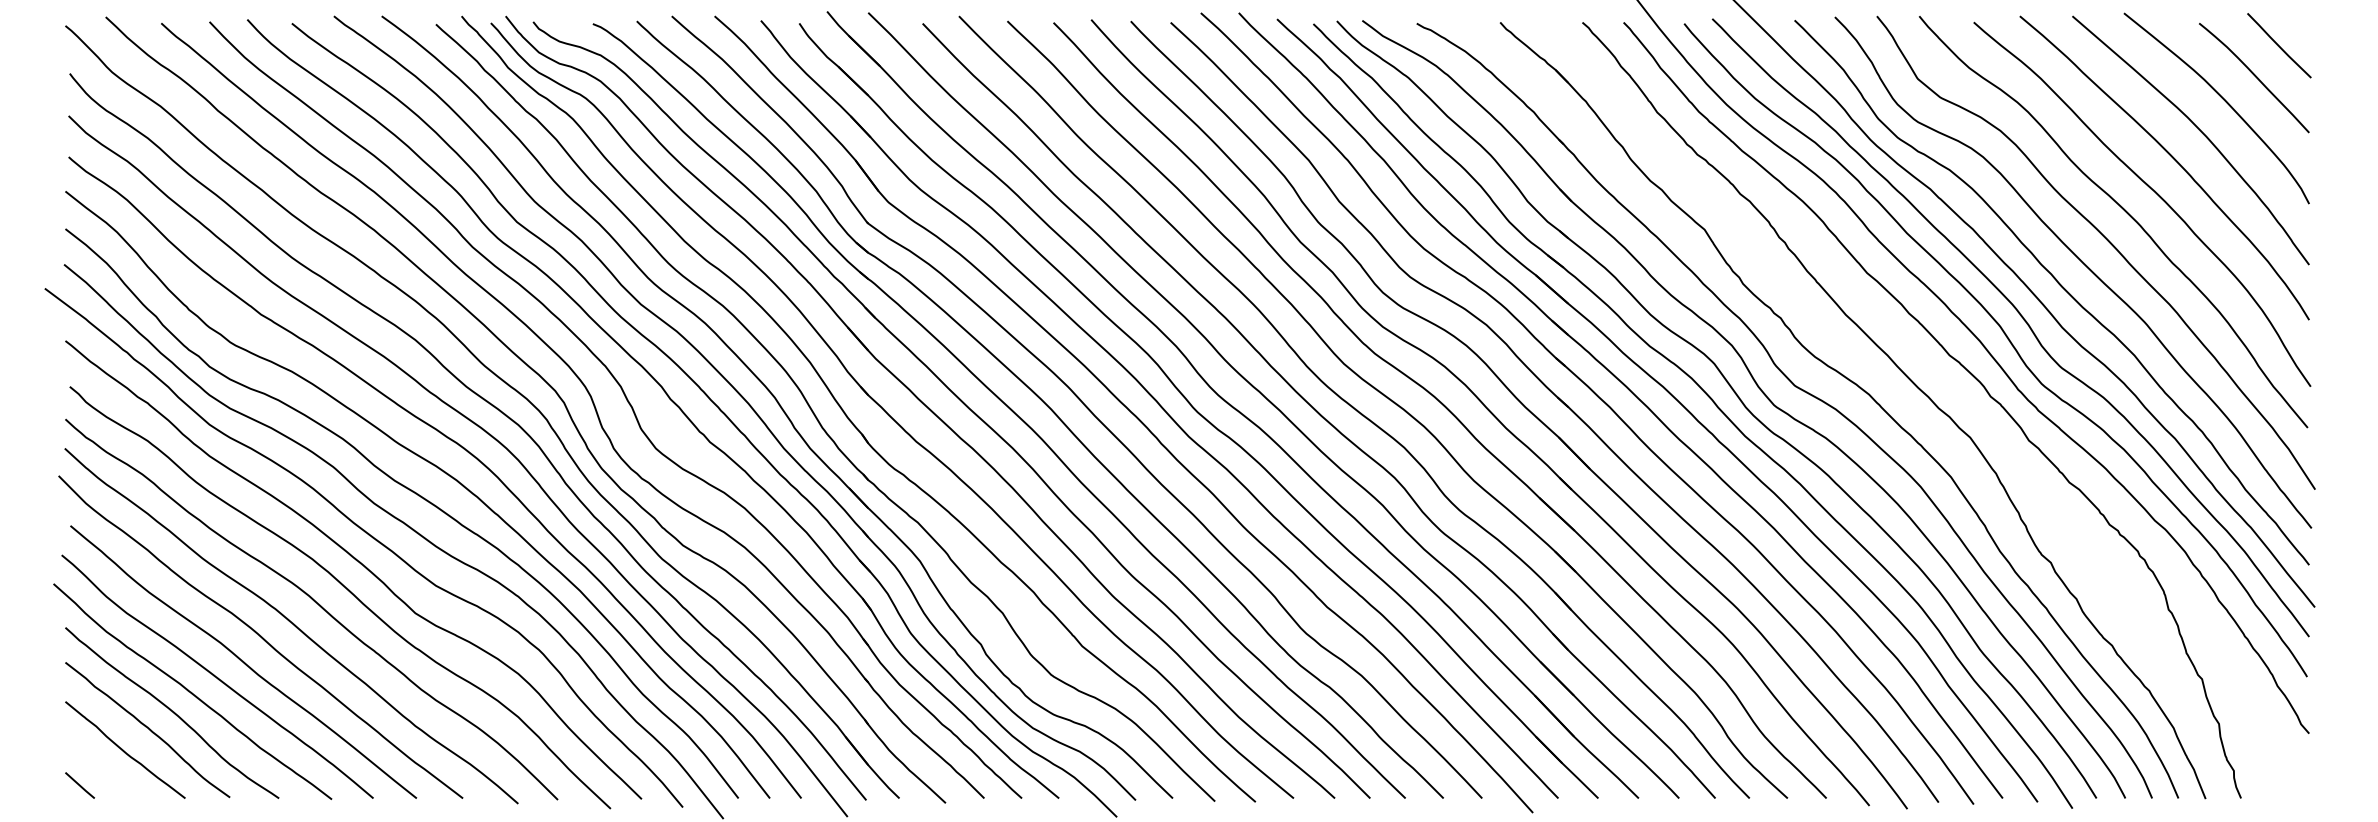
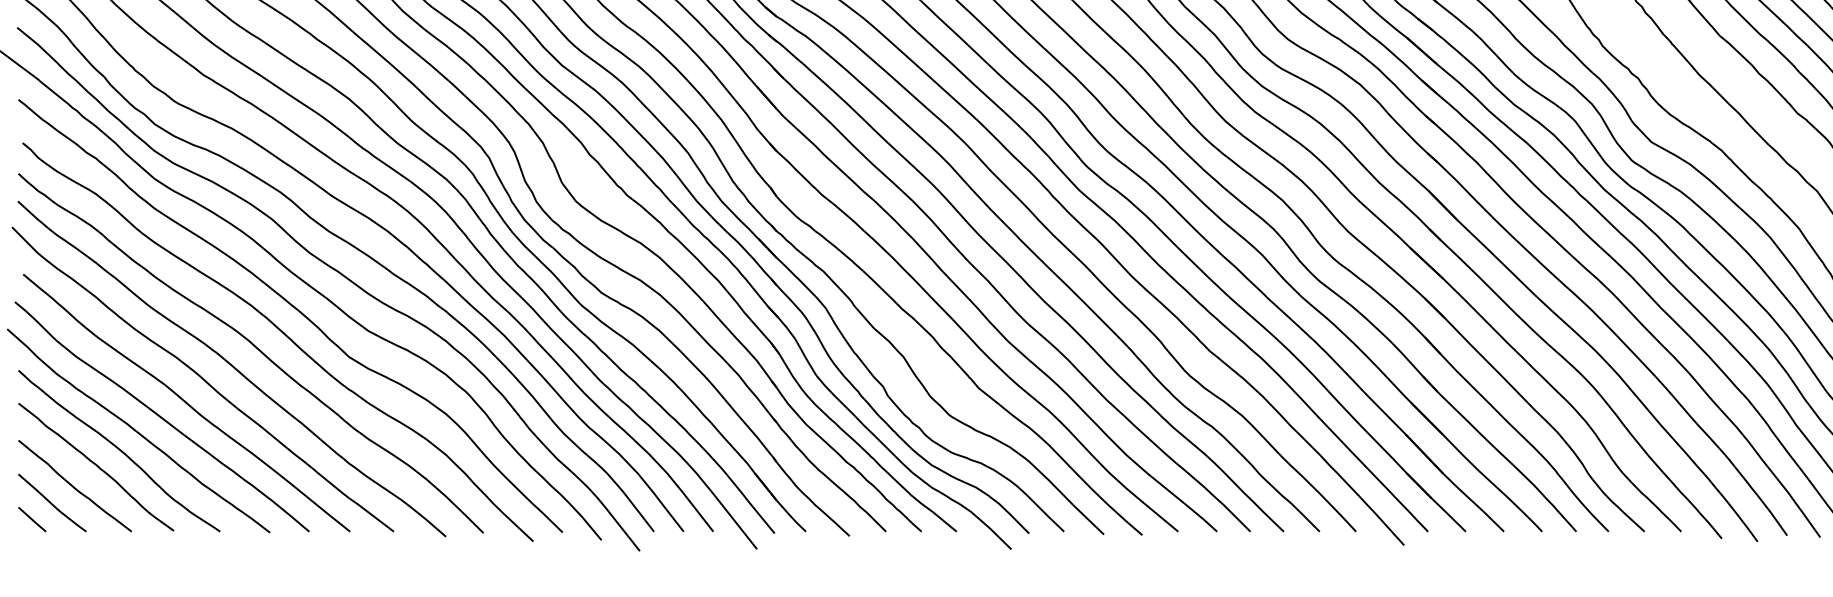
curve: (100, 767) -> (51, 502), added

